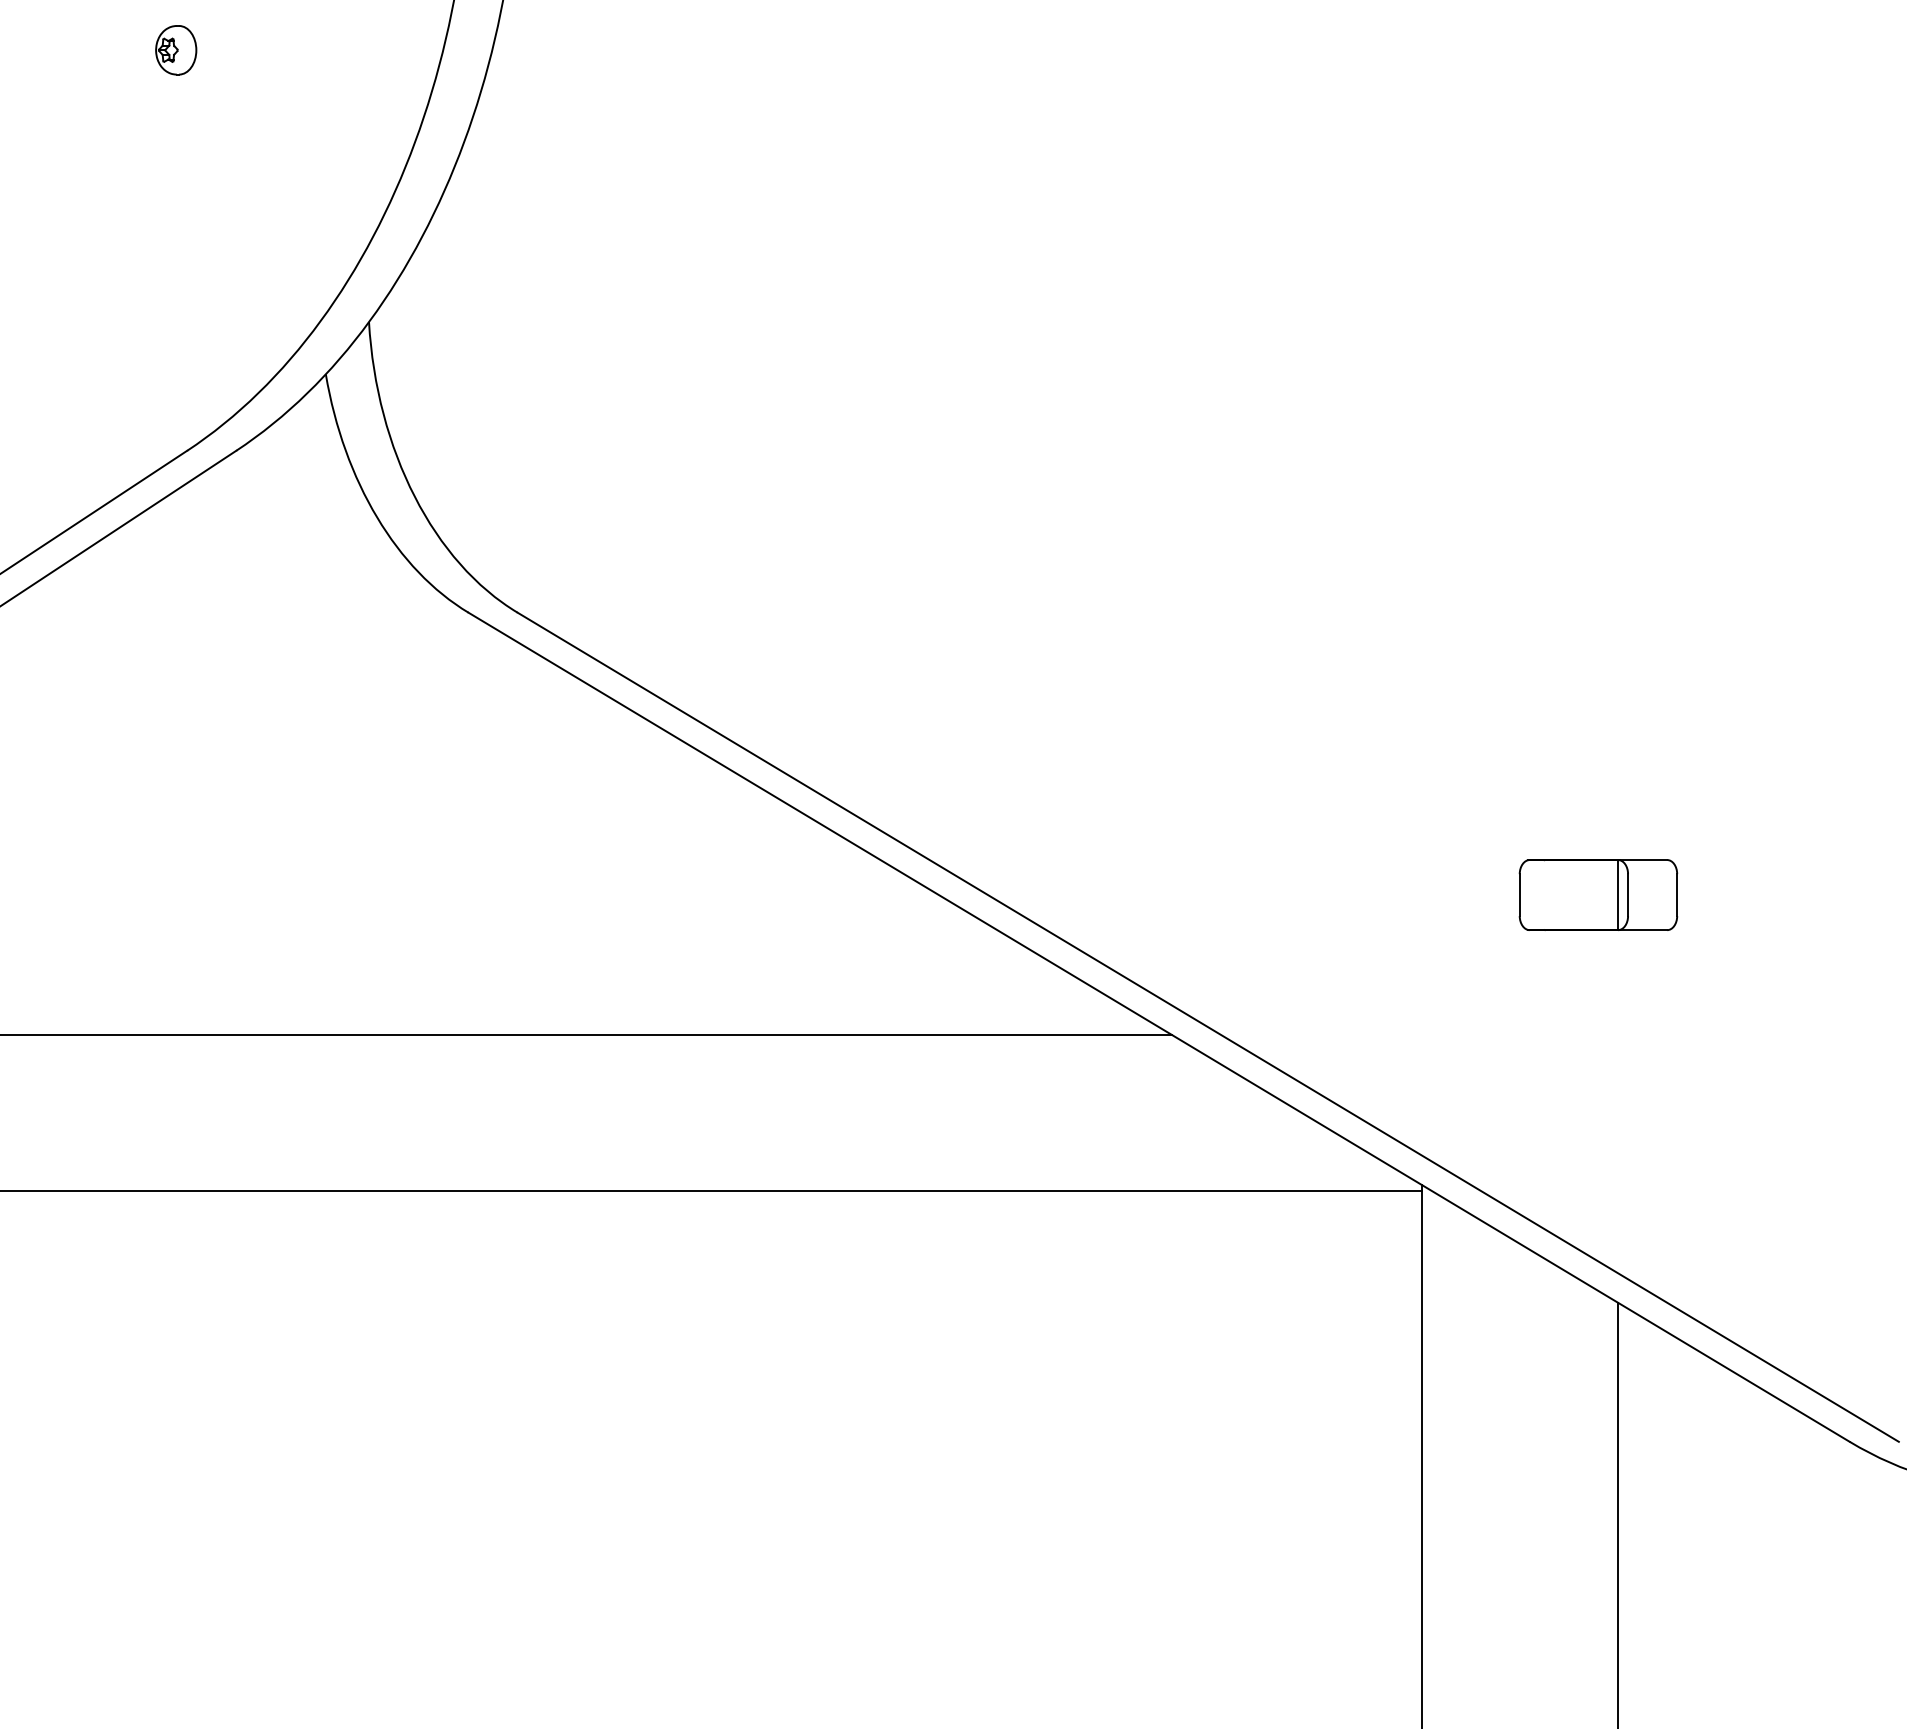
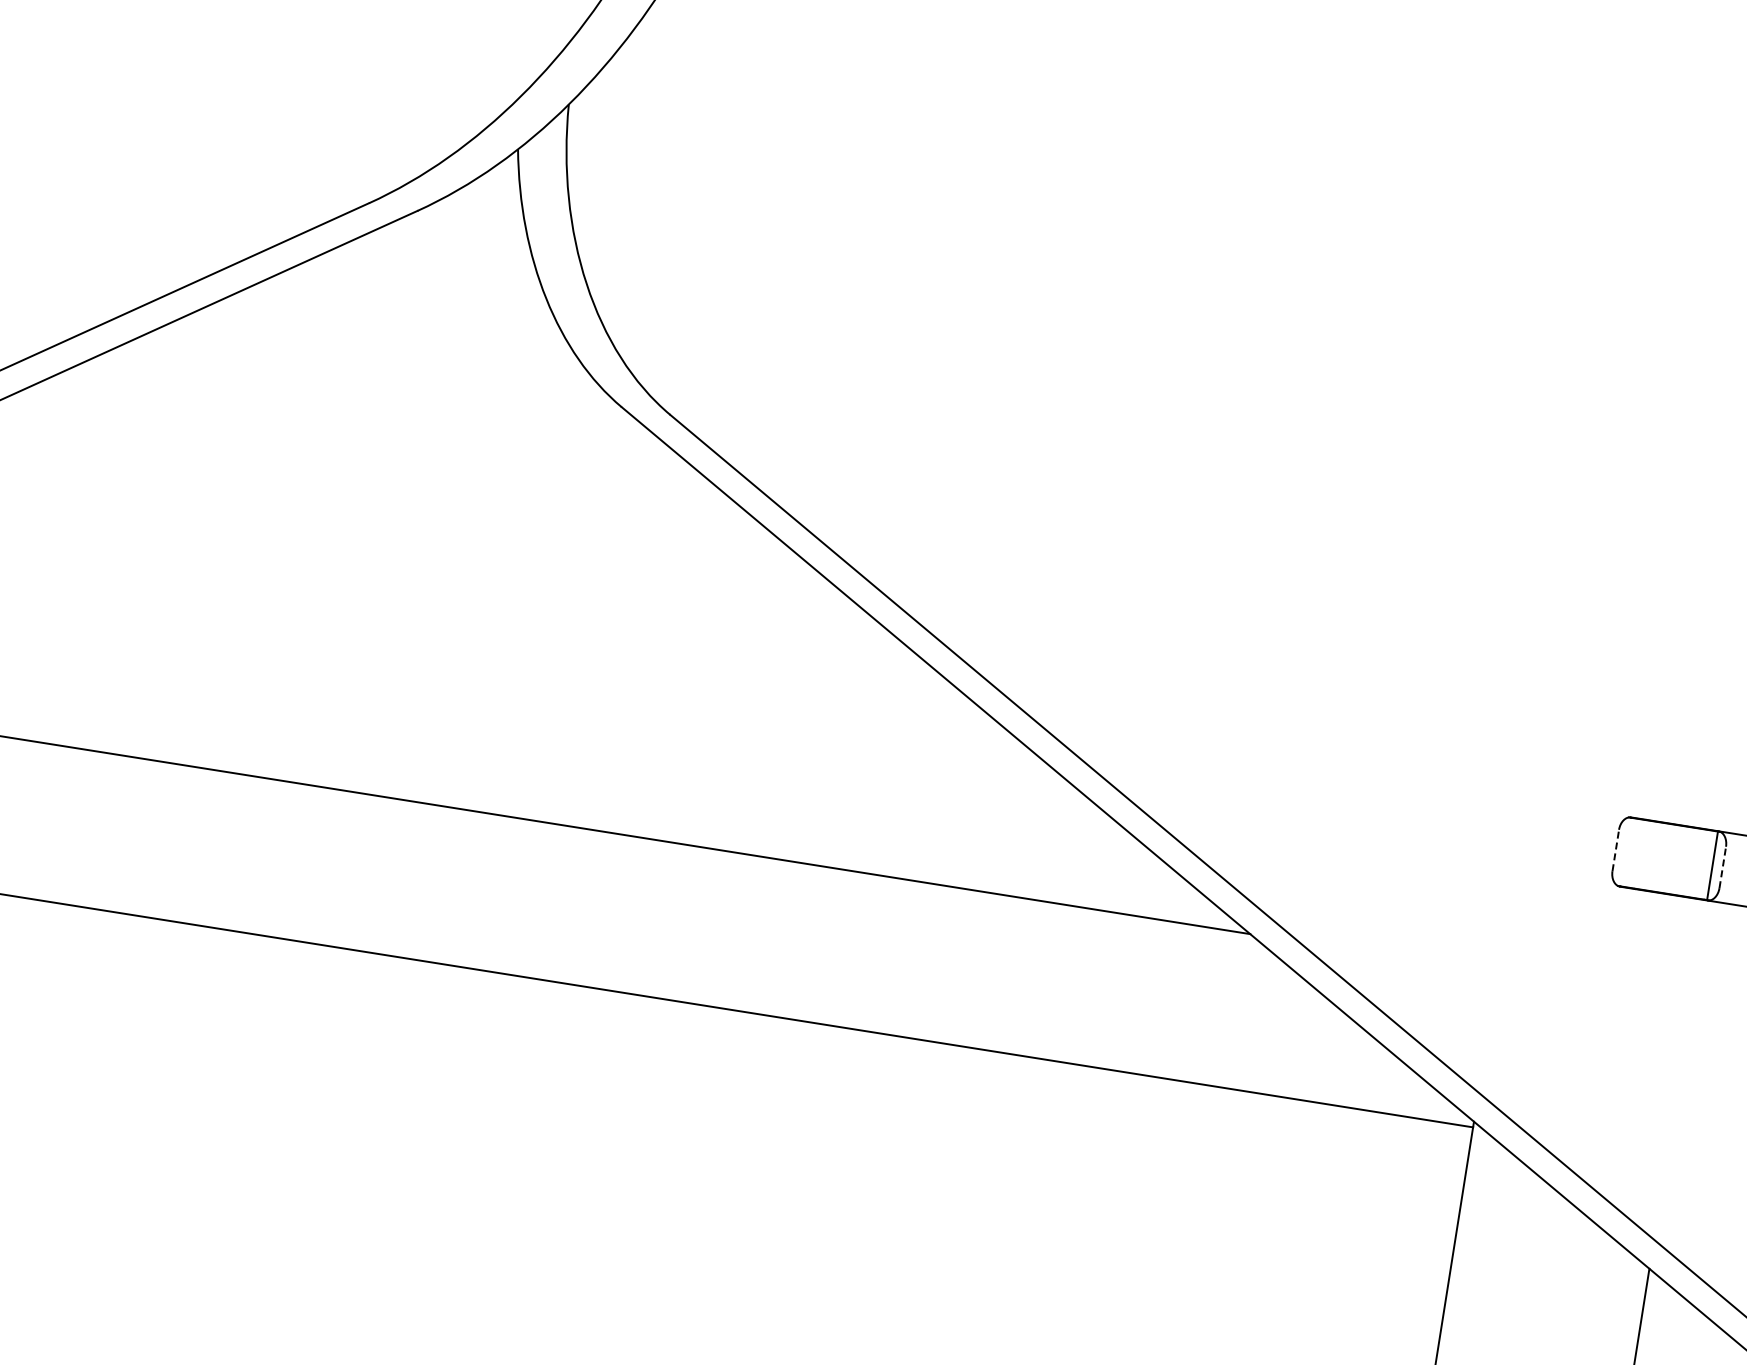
line: (1519, 895) -> (1615, 850), solid -> dashed
line: (1628, 895) -> (1723, 867), solid -> dashed

